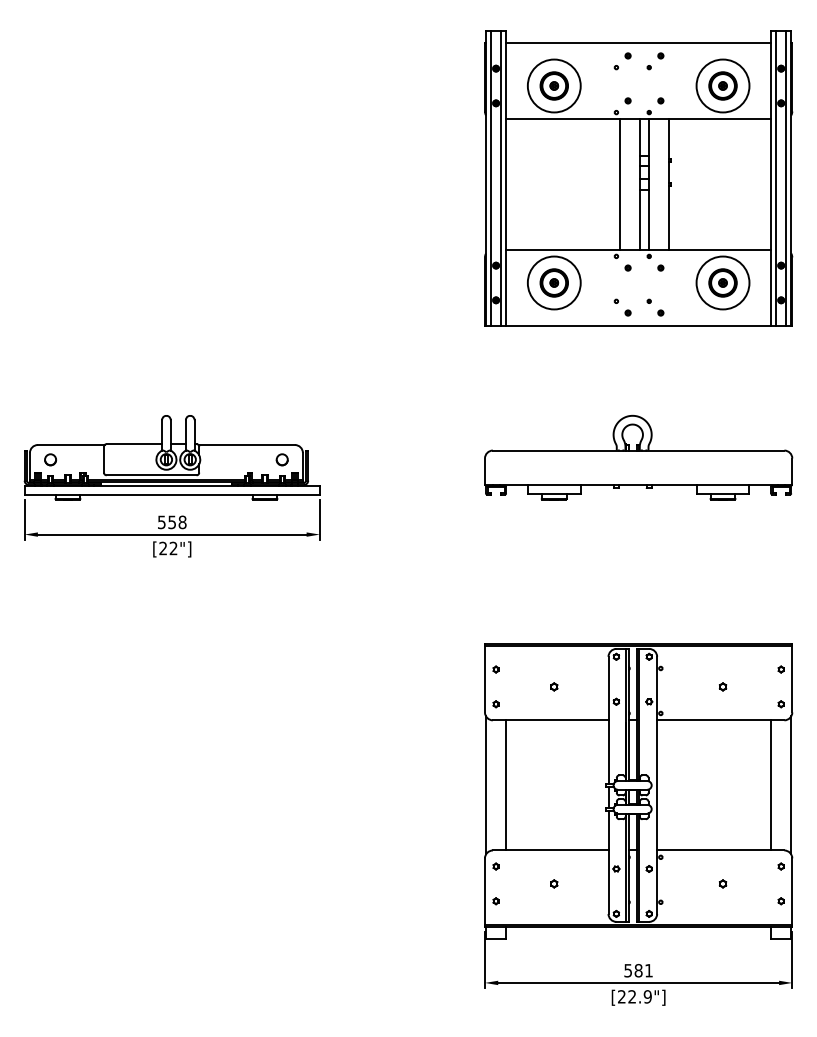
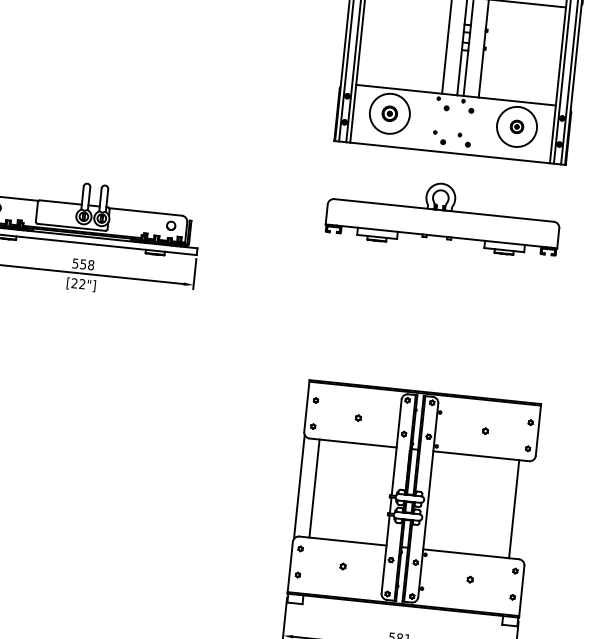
part: (553, 282) -> (389, 113), size x0.7
part: (722, 282) -> (516, 126), size x0.6
part: (638, 457) -> (443, 215), moved
line: (791, 785) -> (529, 510), removed

